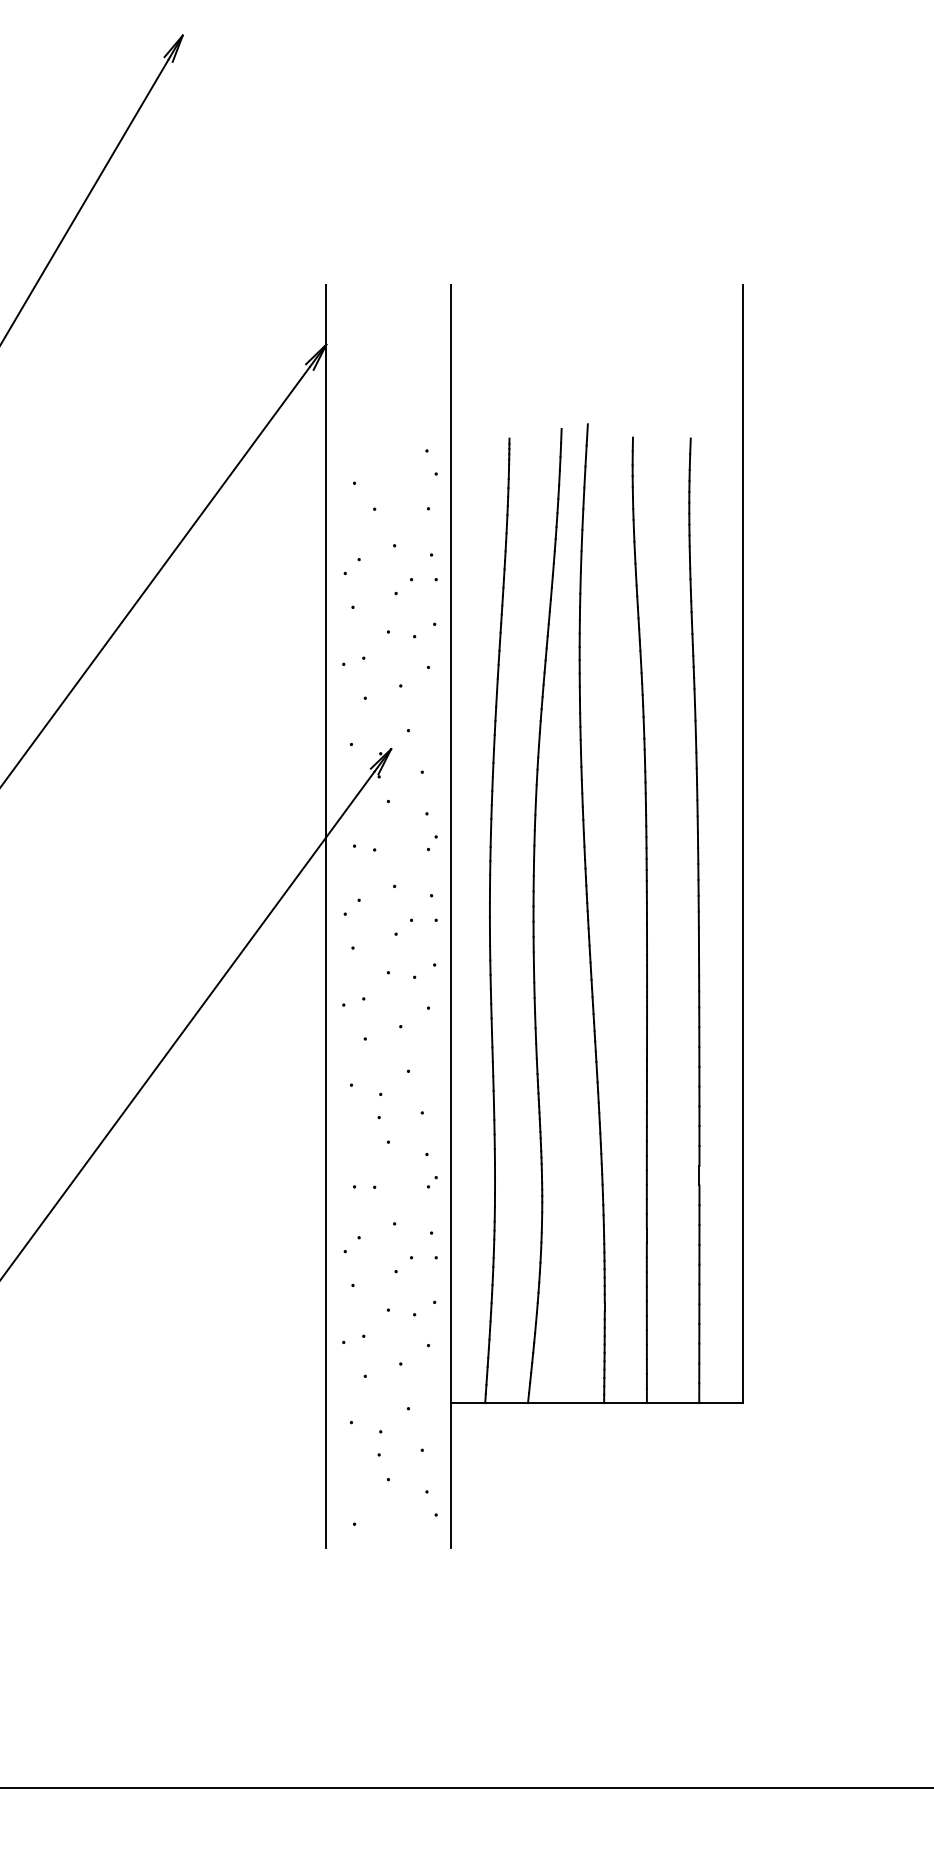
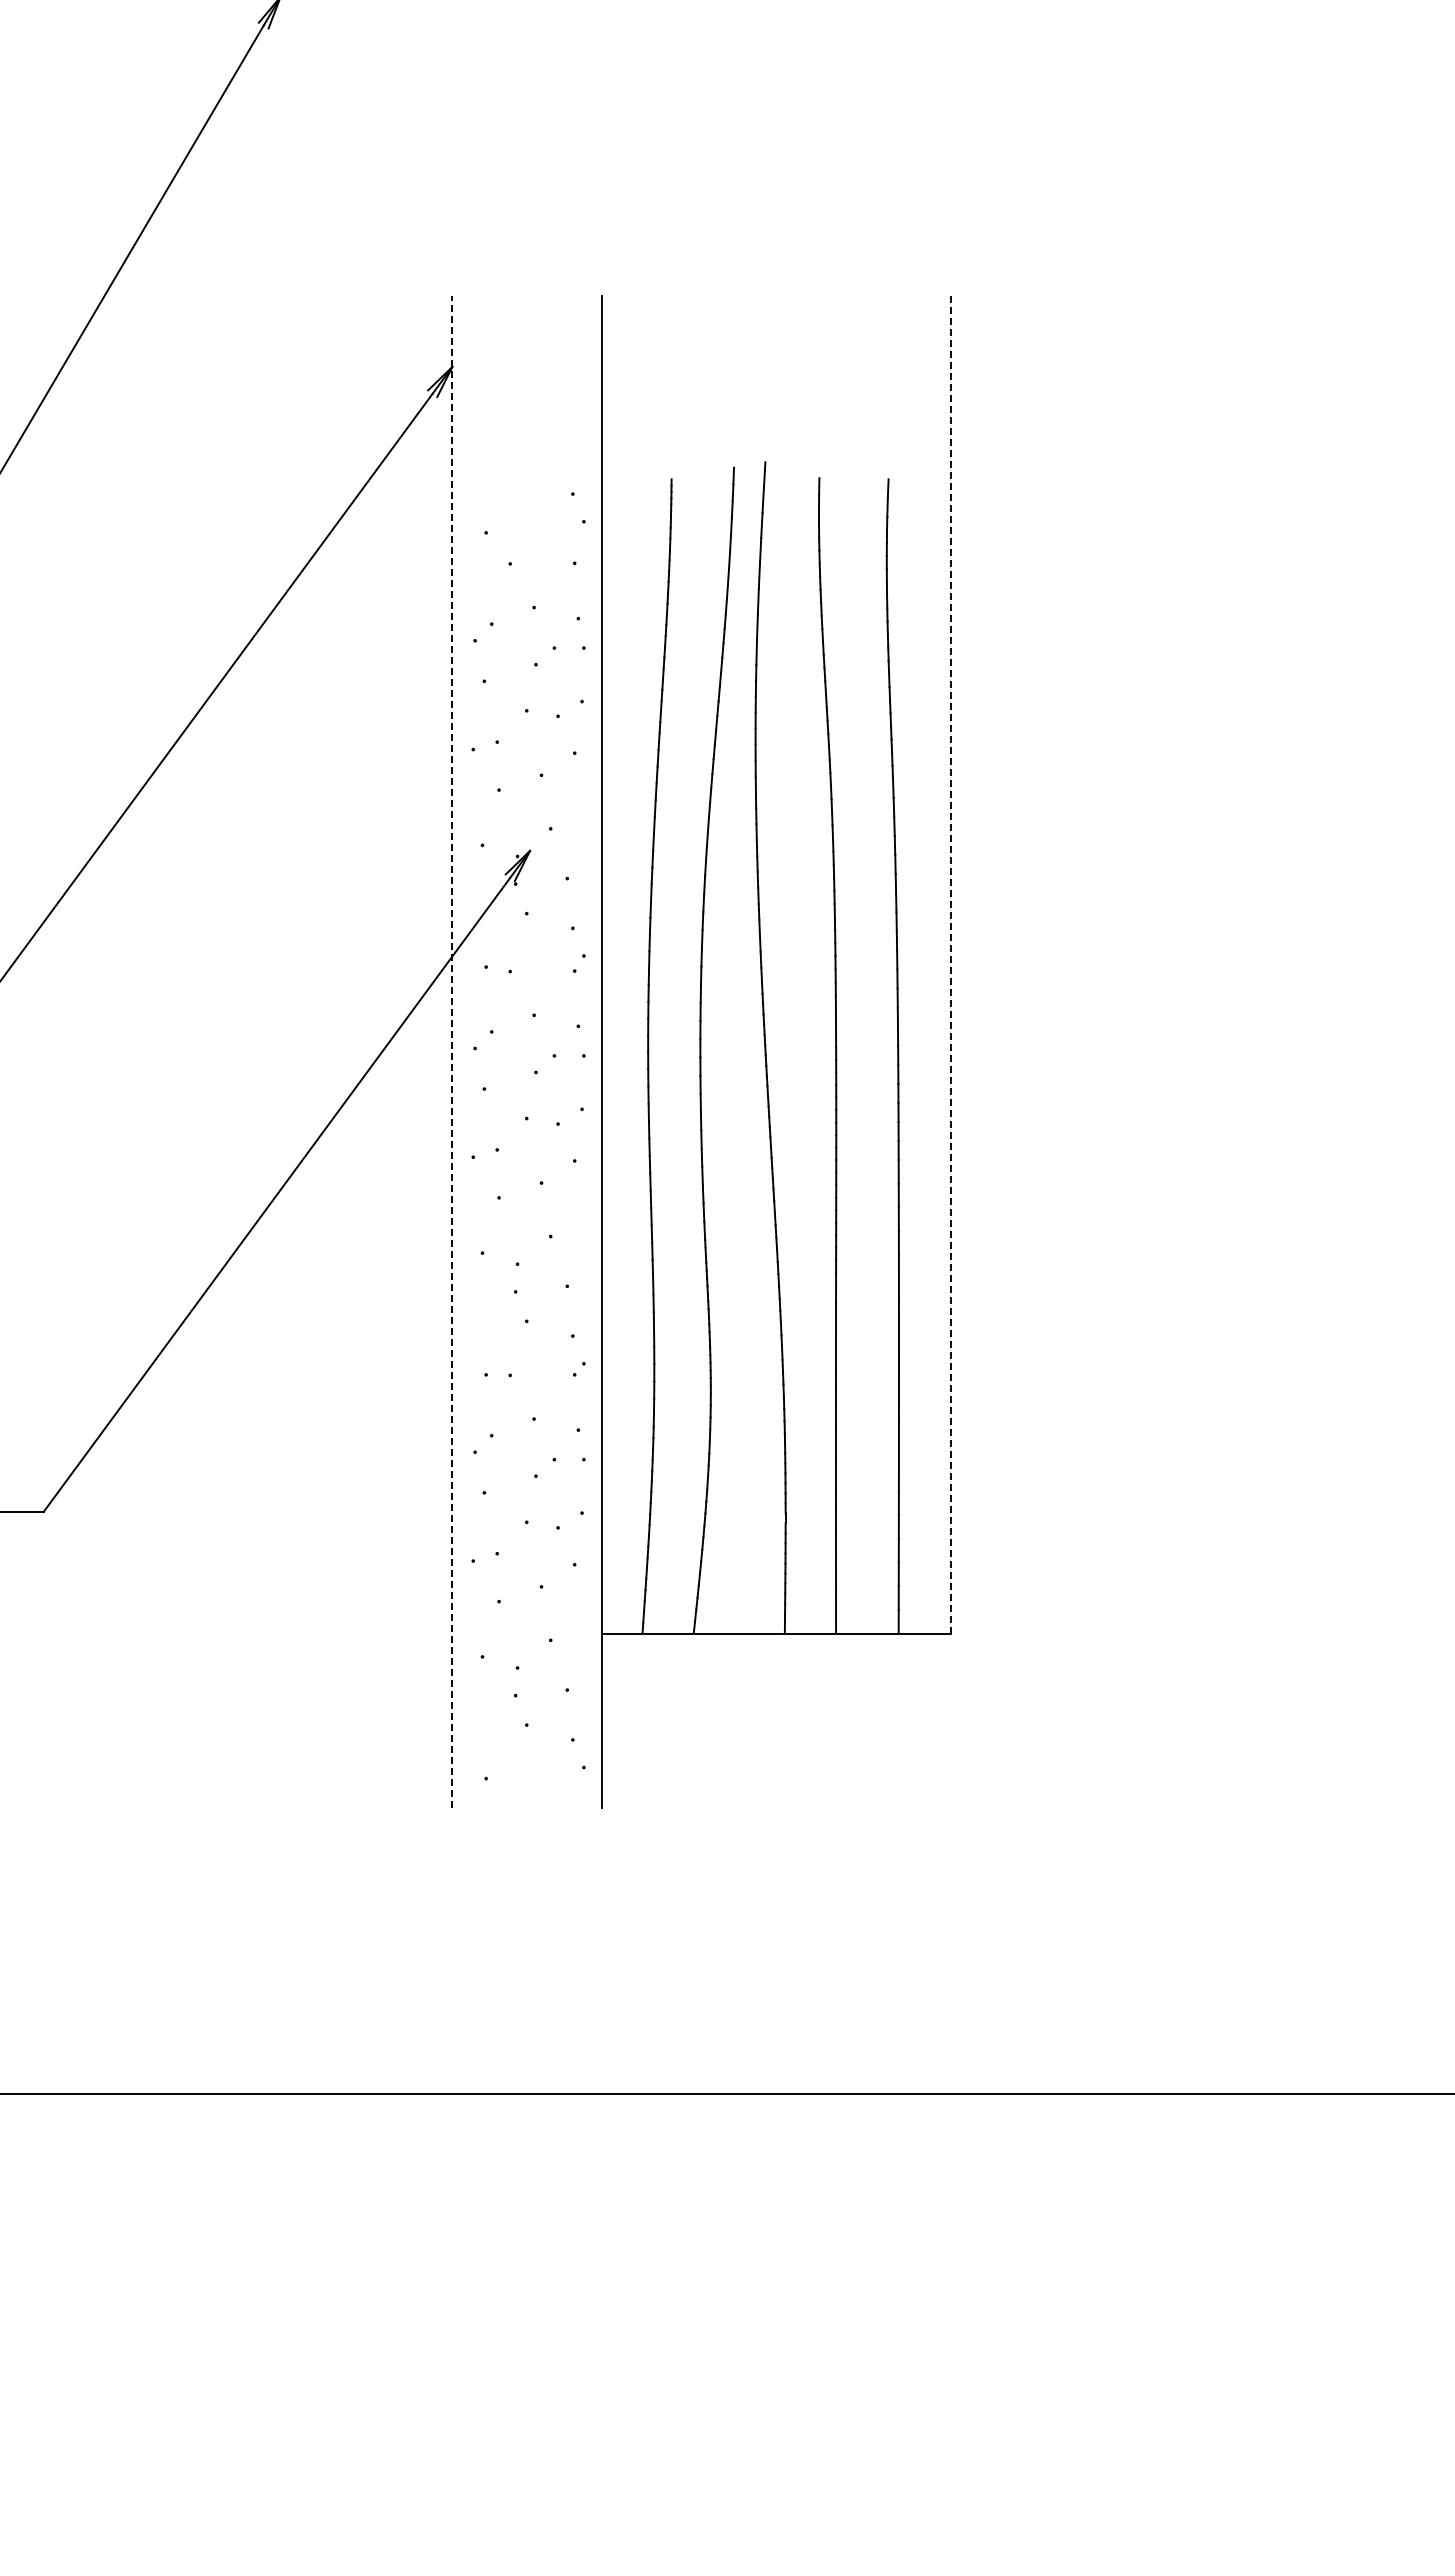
line: (742, 844) -> (950, 964), solid -> dashed
line: (326, 916) -> (452, 1051), solid -> dashed

